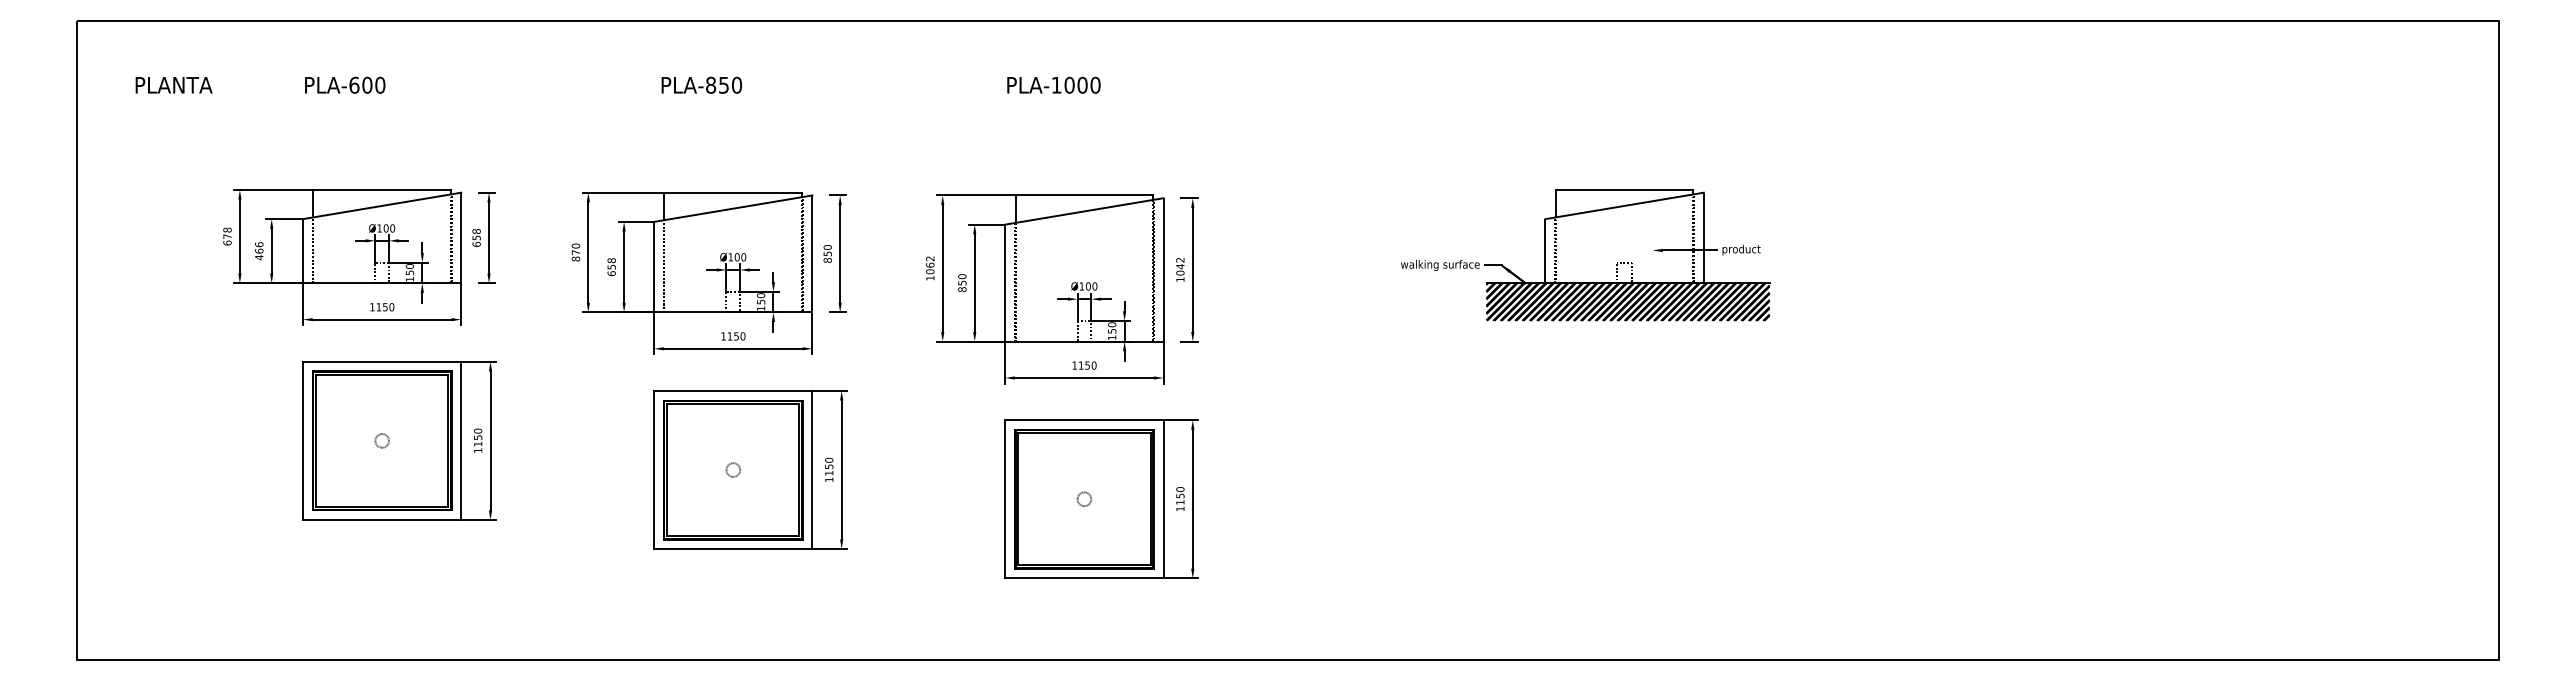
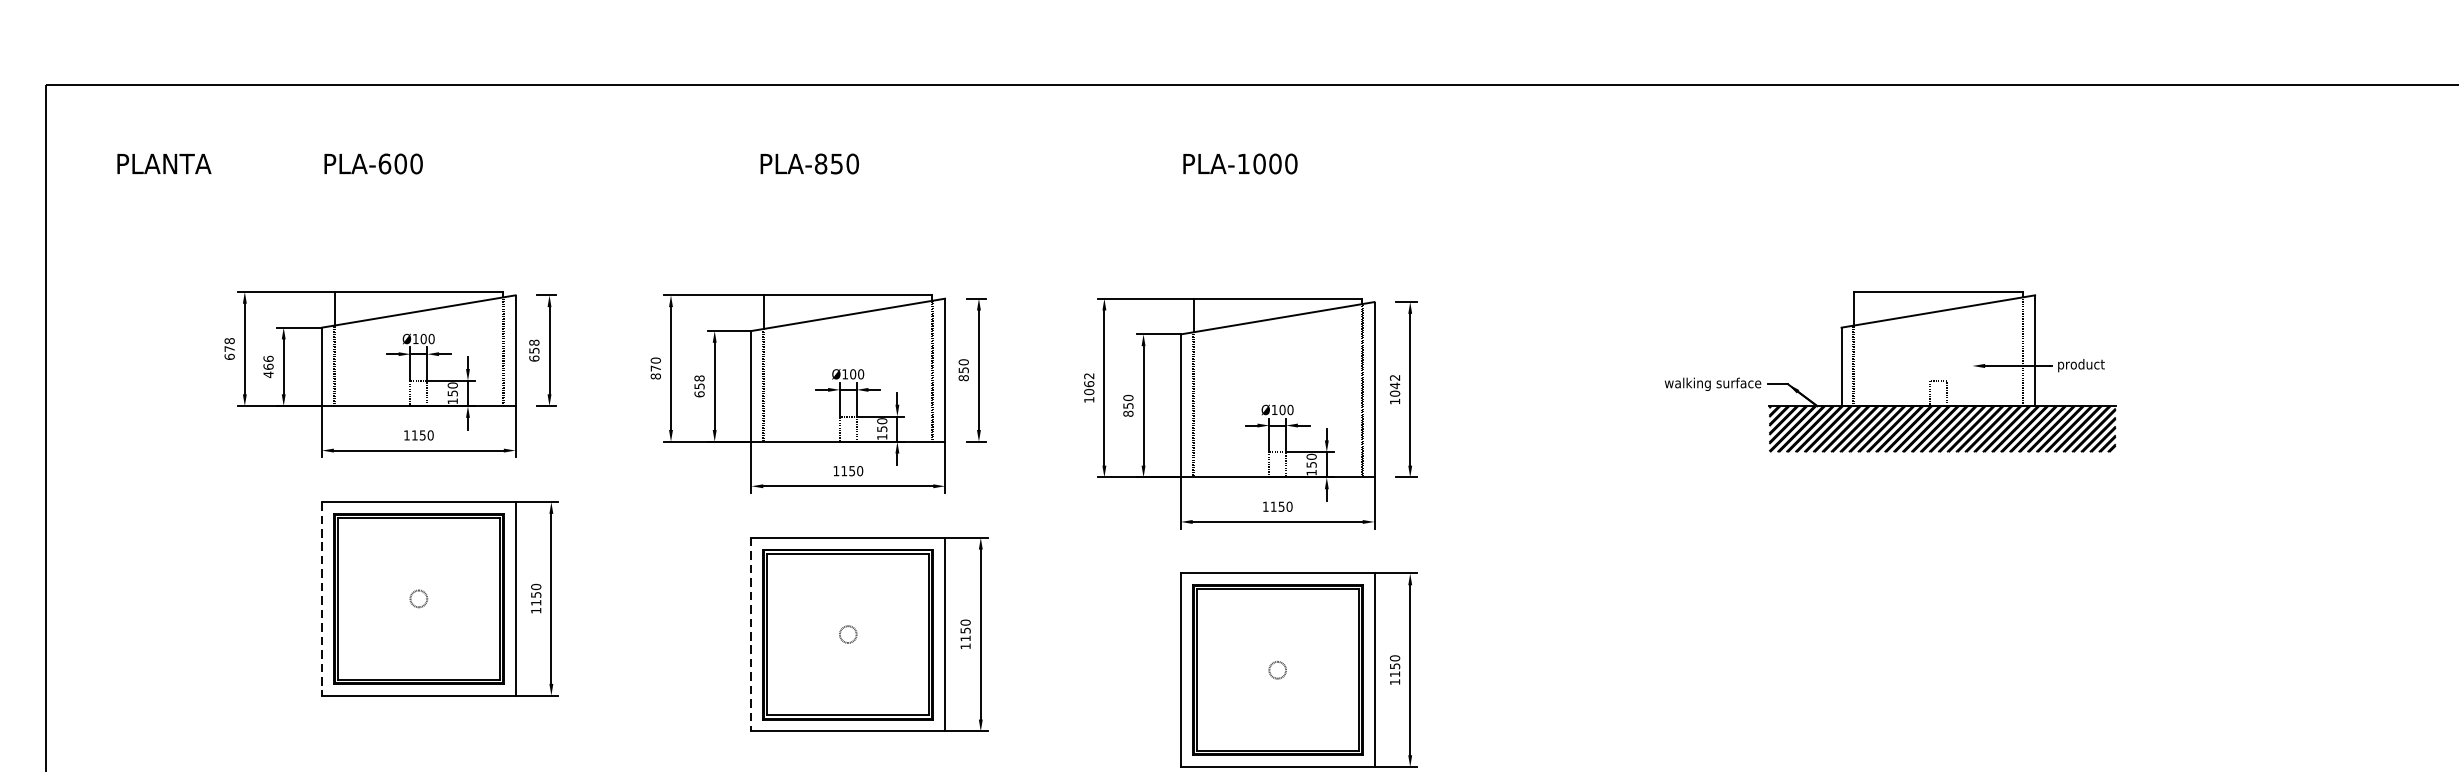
line: (303, 441) -> (322, 599), solid -> dashed
line: (654, 470) -> (751, 635), solid -> dashed

